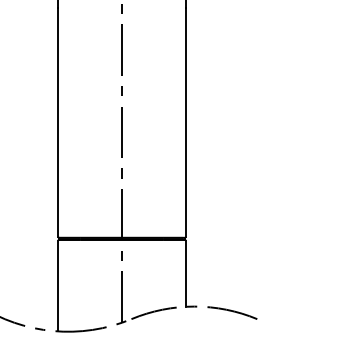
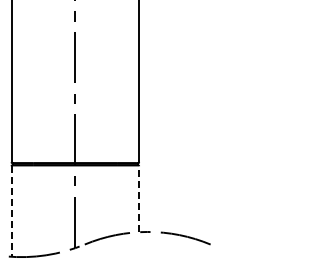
line: (185, 273) -> (138, 198), solid -> dashed
line: (58, 286) -> (11, 211), solid -> dashed

